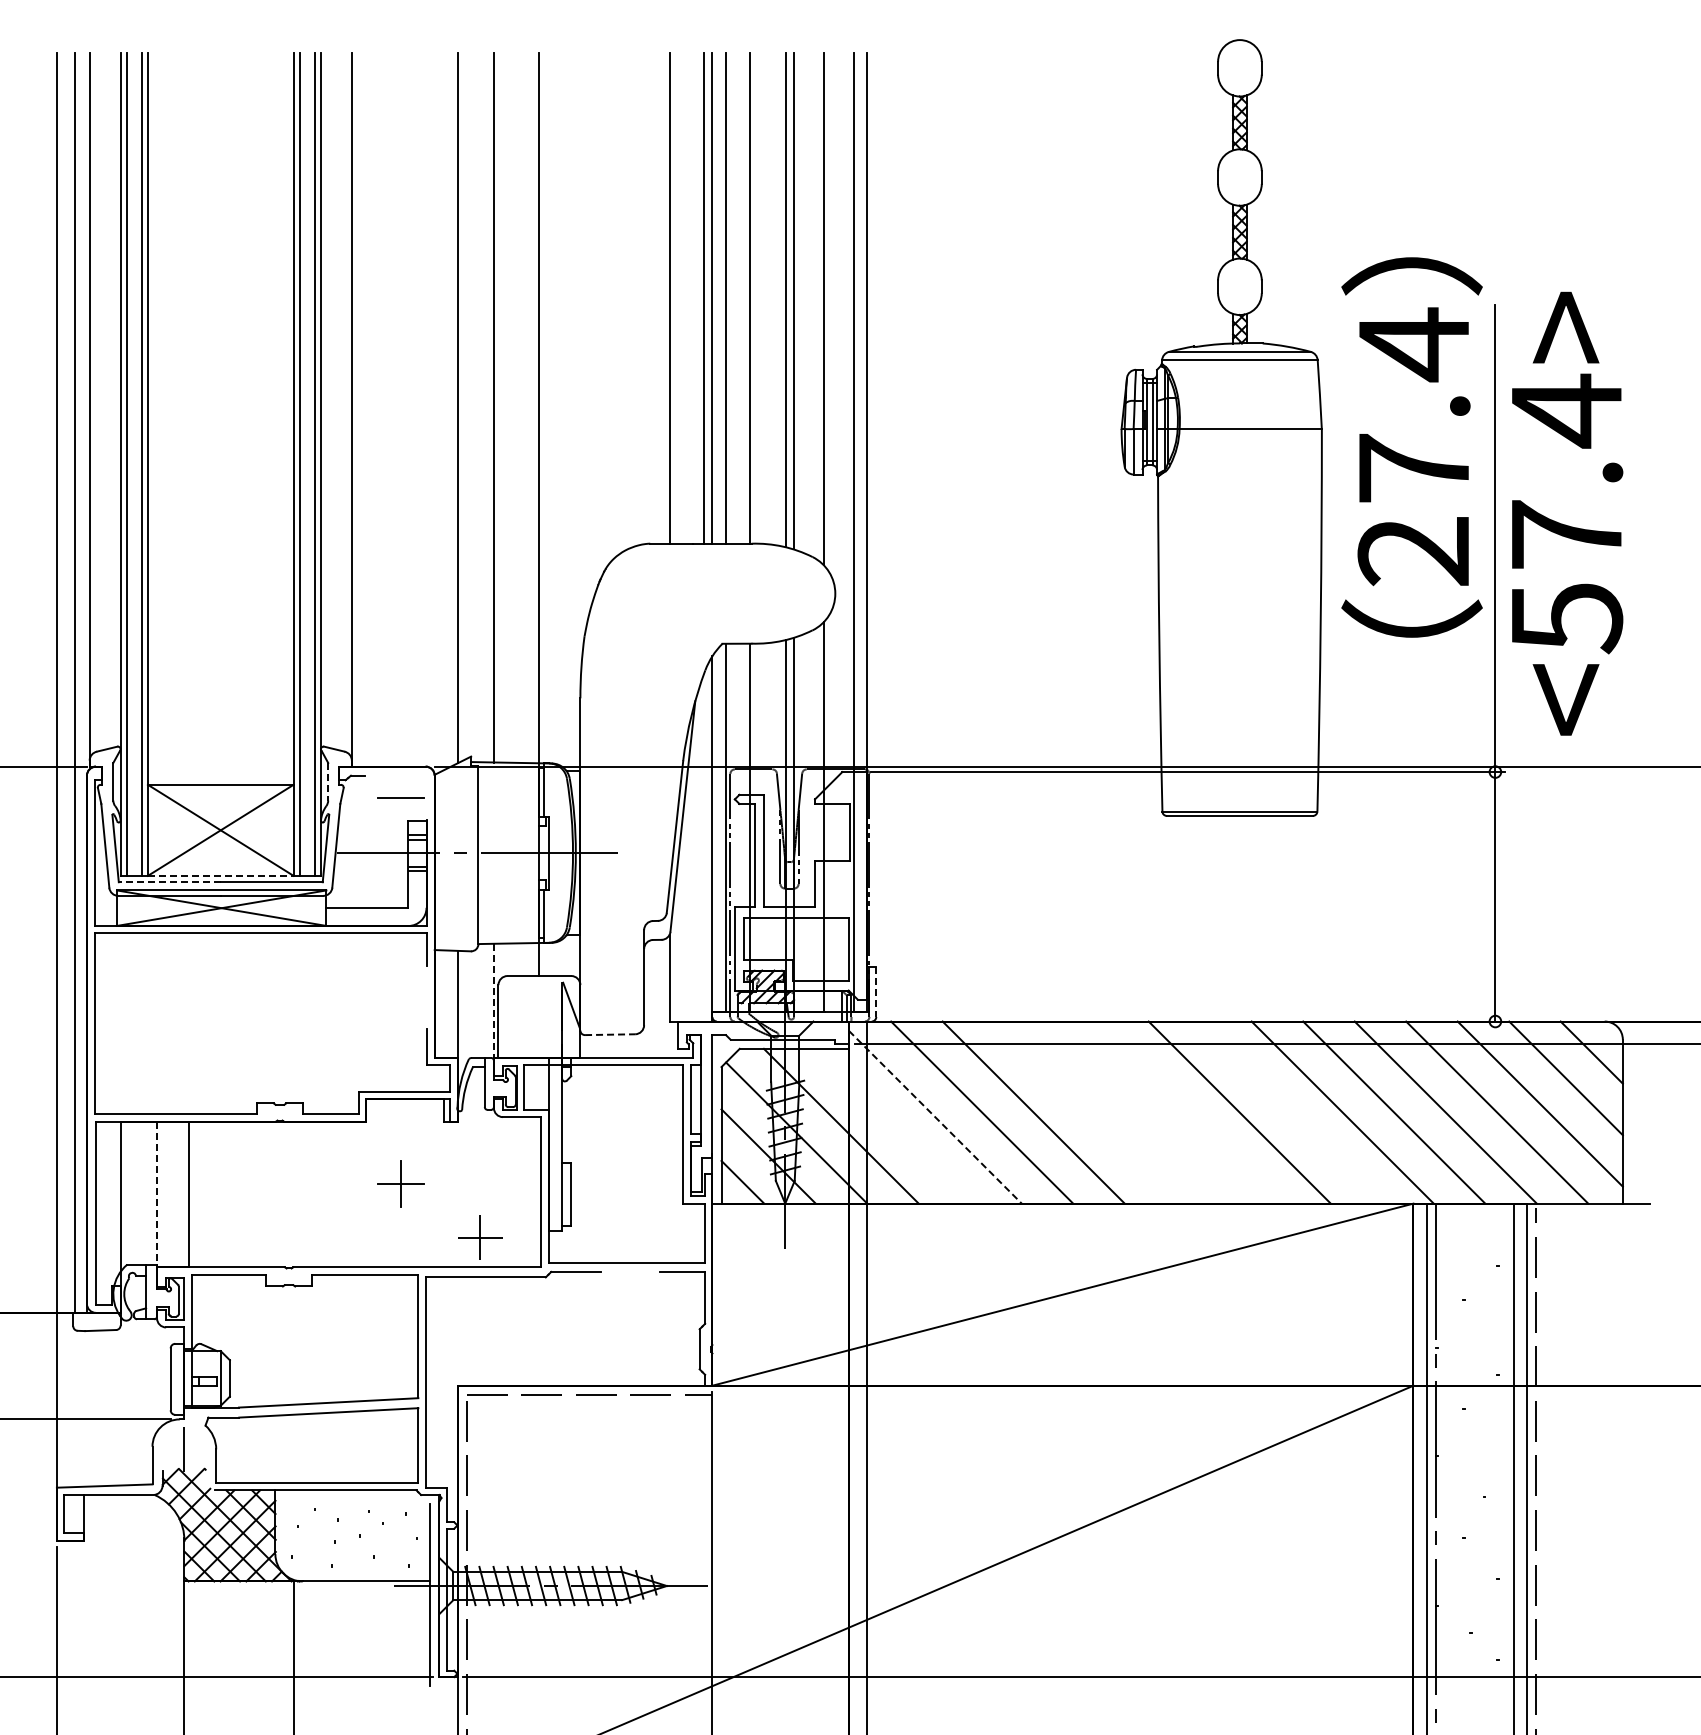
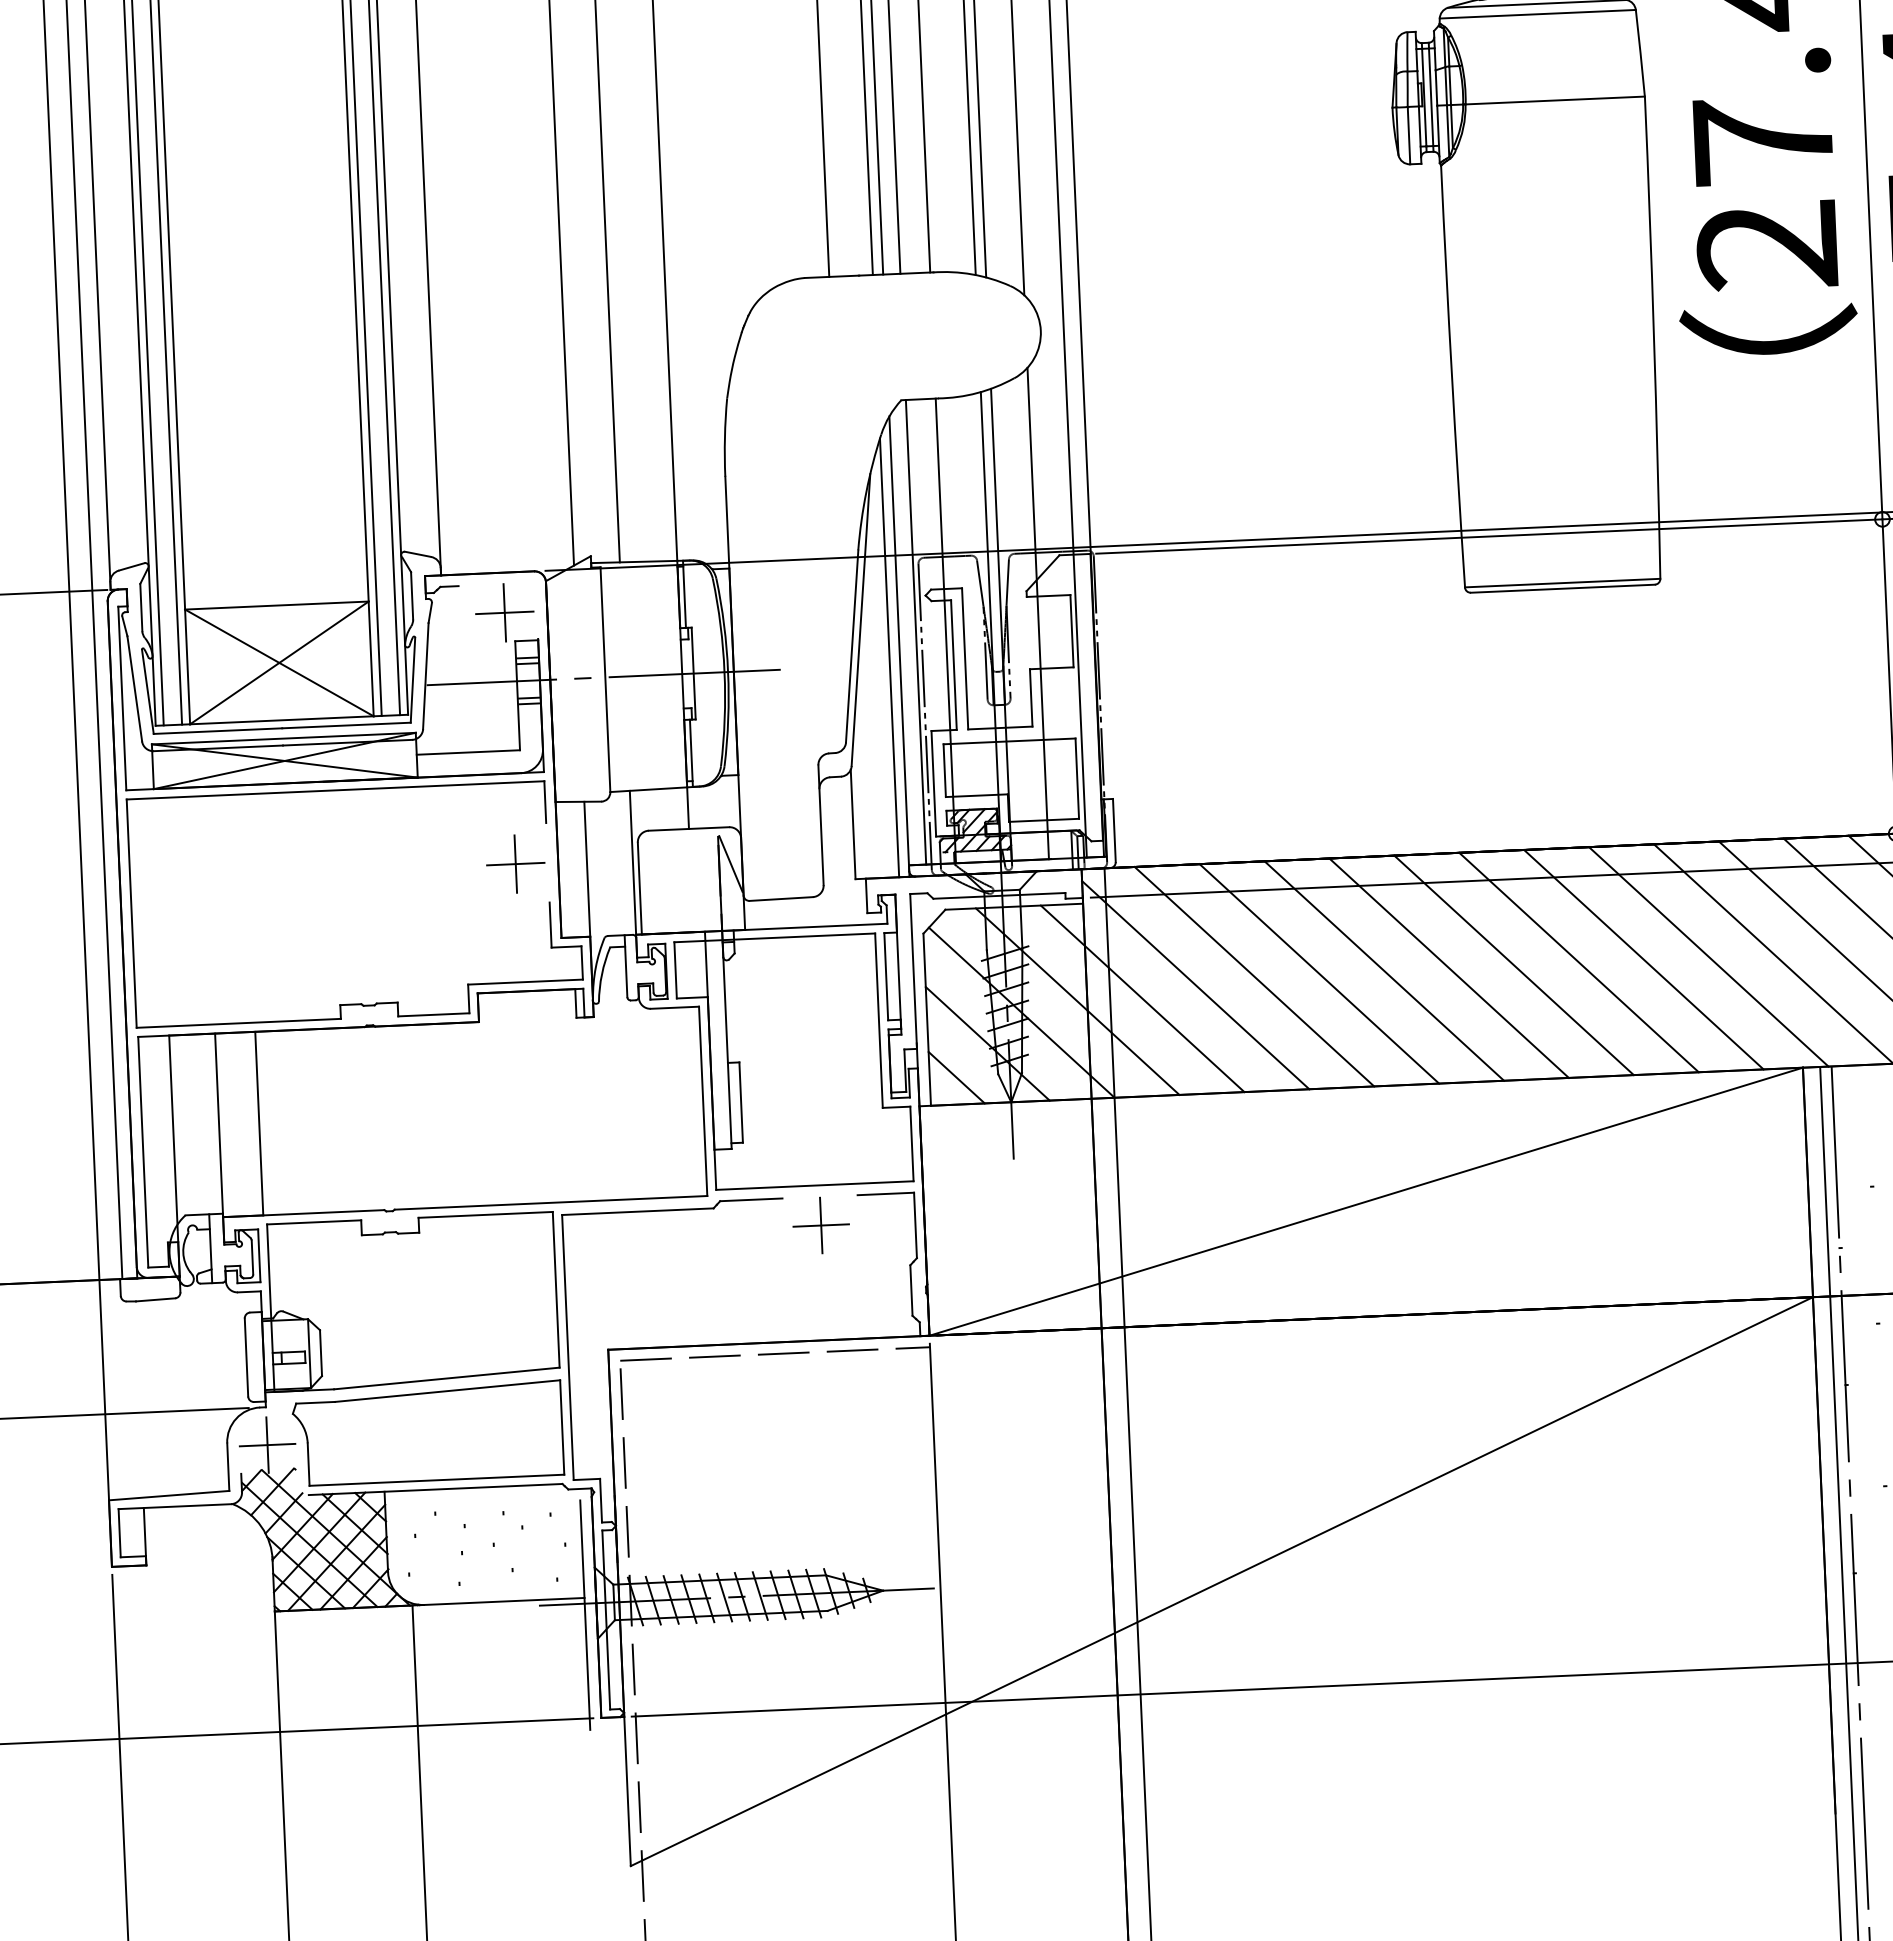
line: (328, 781) -> (412, 595), dashed -> solid
line: (401, 798) -> (505, 612), added
line: (704, 847) -> (889, 657), added
line: (220, 875) -> (281, 719), dashed -> solid
line: (169, 882) -> (217, 731), dashed -> solid
line: (876, 992) -> (1114, 831), dashed -> solid
line: (493, 1001) -> (632, 863), dashed -> solid
line: (610, 1034) -> (781, 898), dashed -> solid
line: (1085, 1112) -> (1384, 970), added
line: (1136, 1112) -> (1448, 968), added
line: (1188, 1112) -> (1514, 965), added
line: (1291, 1112) -> (1644, 959), added
line: (935, 1117) -> (1195, 985), dashed -> solid
line: (892, 1125) -> (1142, 997), added
part: (400, 1183) -> (515, 863), moved
line: (157, 1194) -> (219, 1125), dashed -> solid
part: (480, 1237) -> (821, 1225), moved
line: (184, 1449) -> (267, 1445), added

